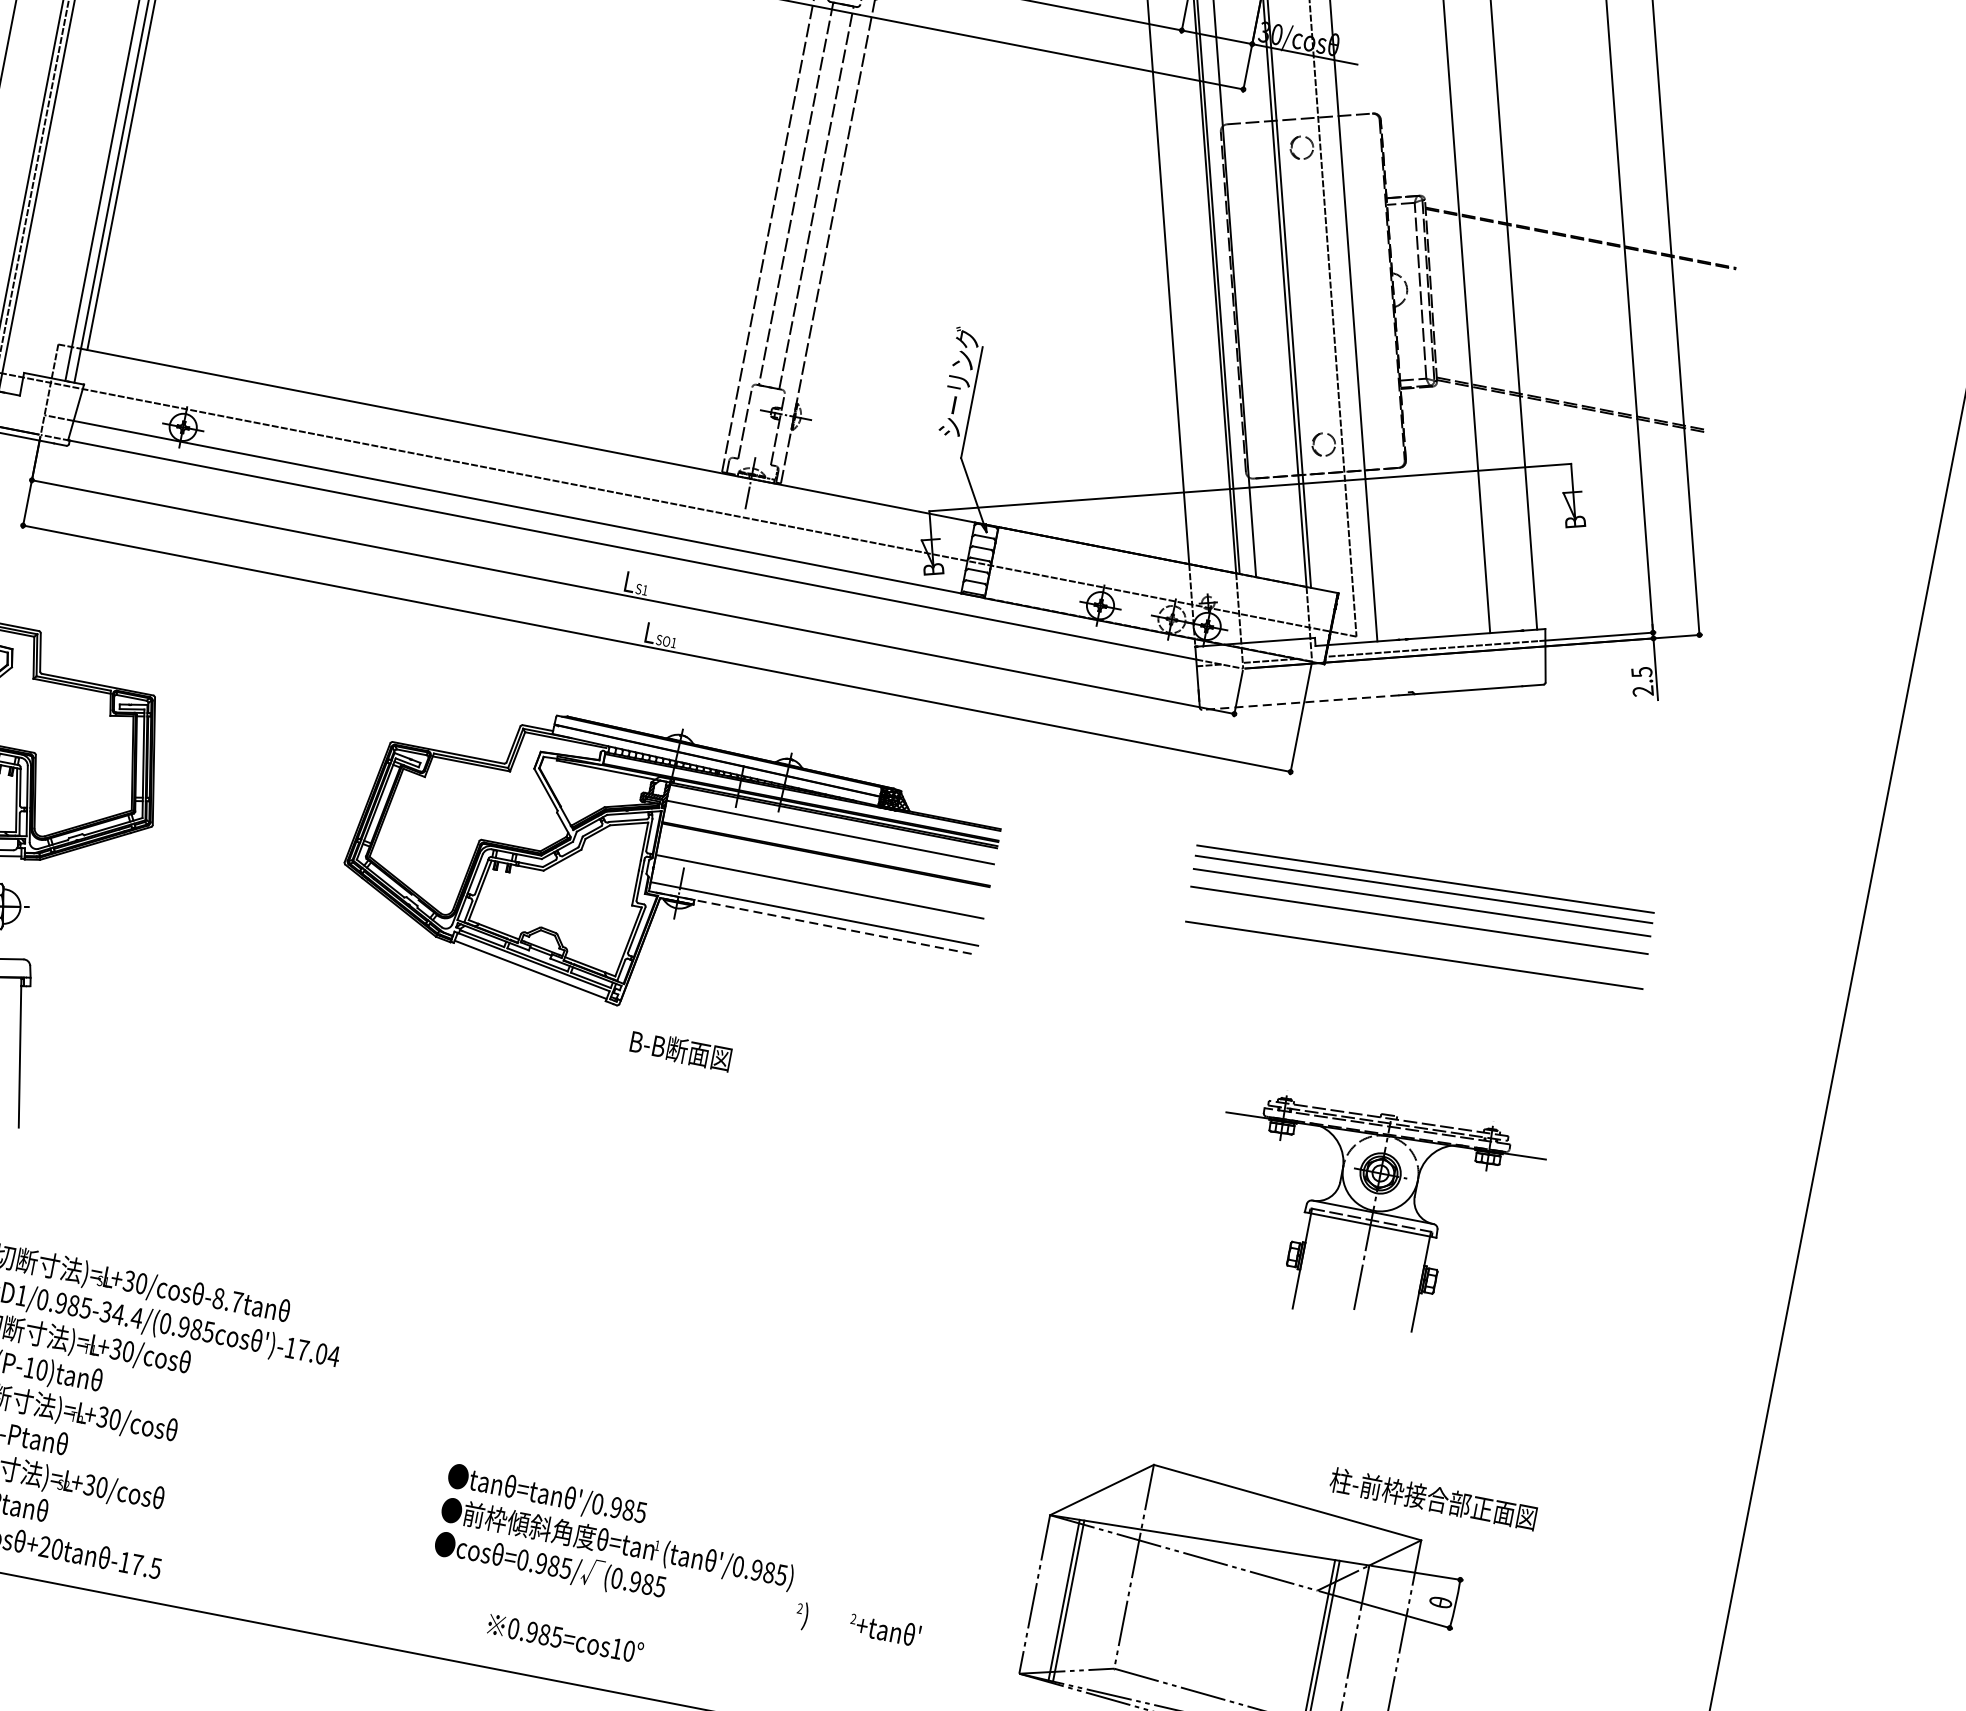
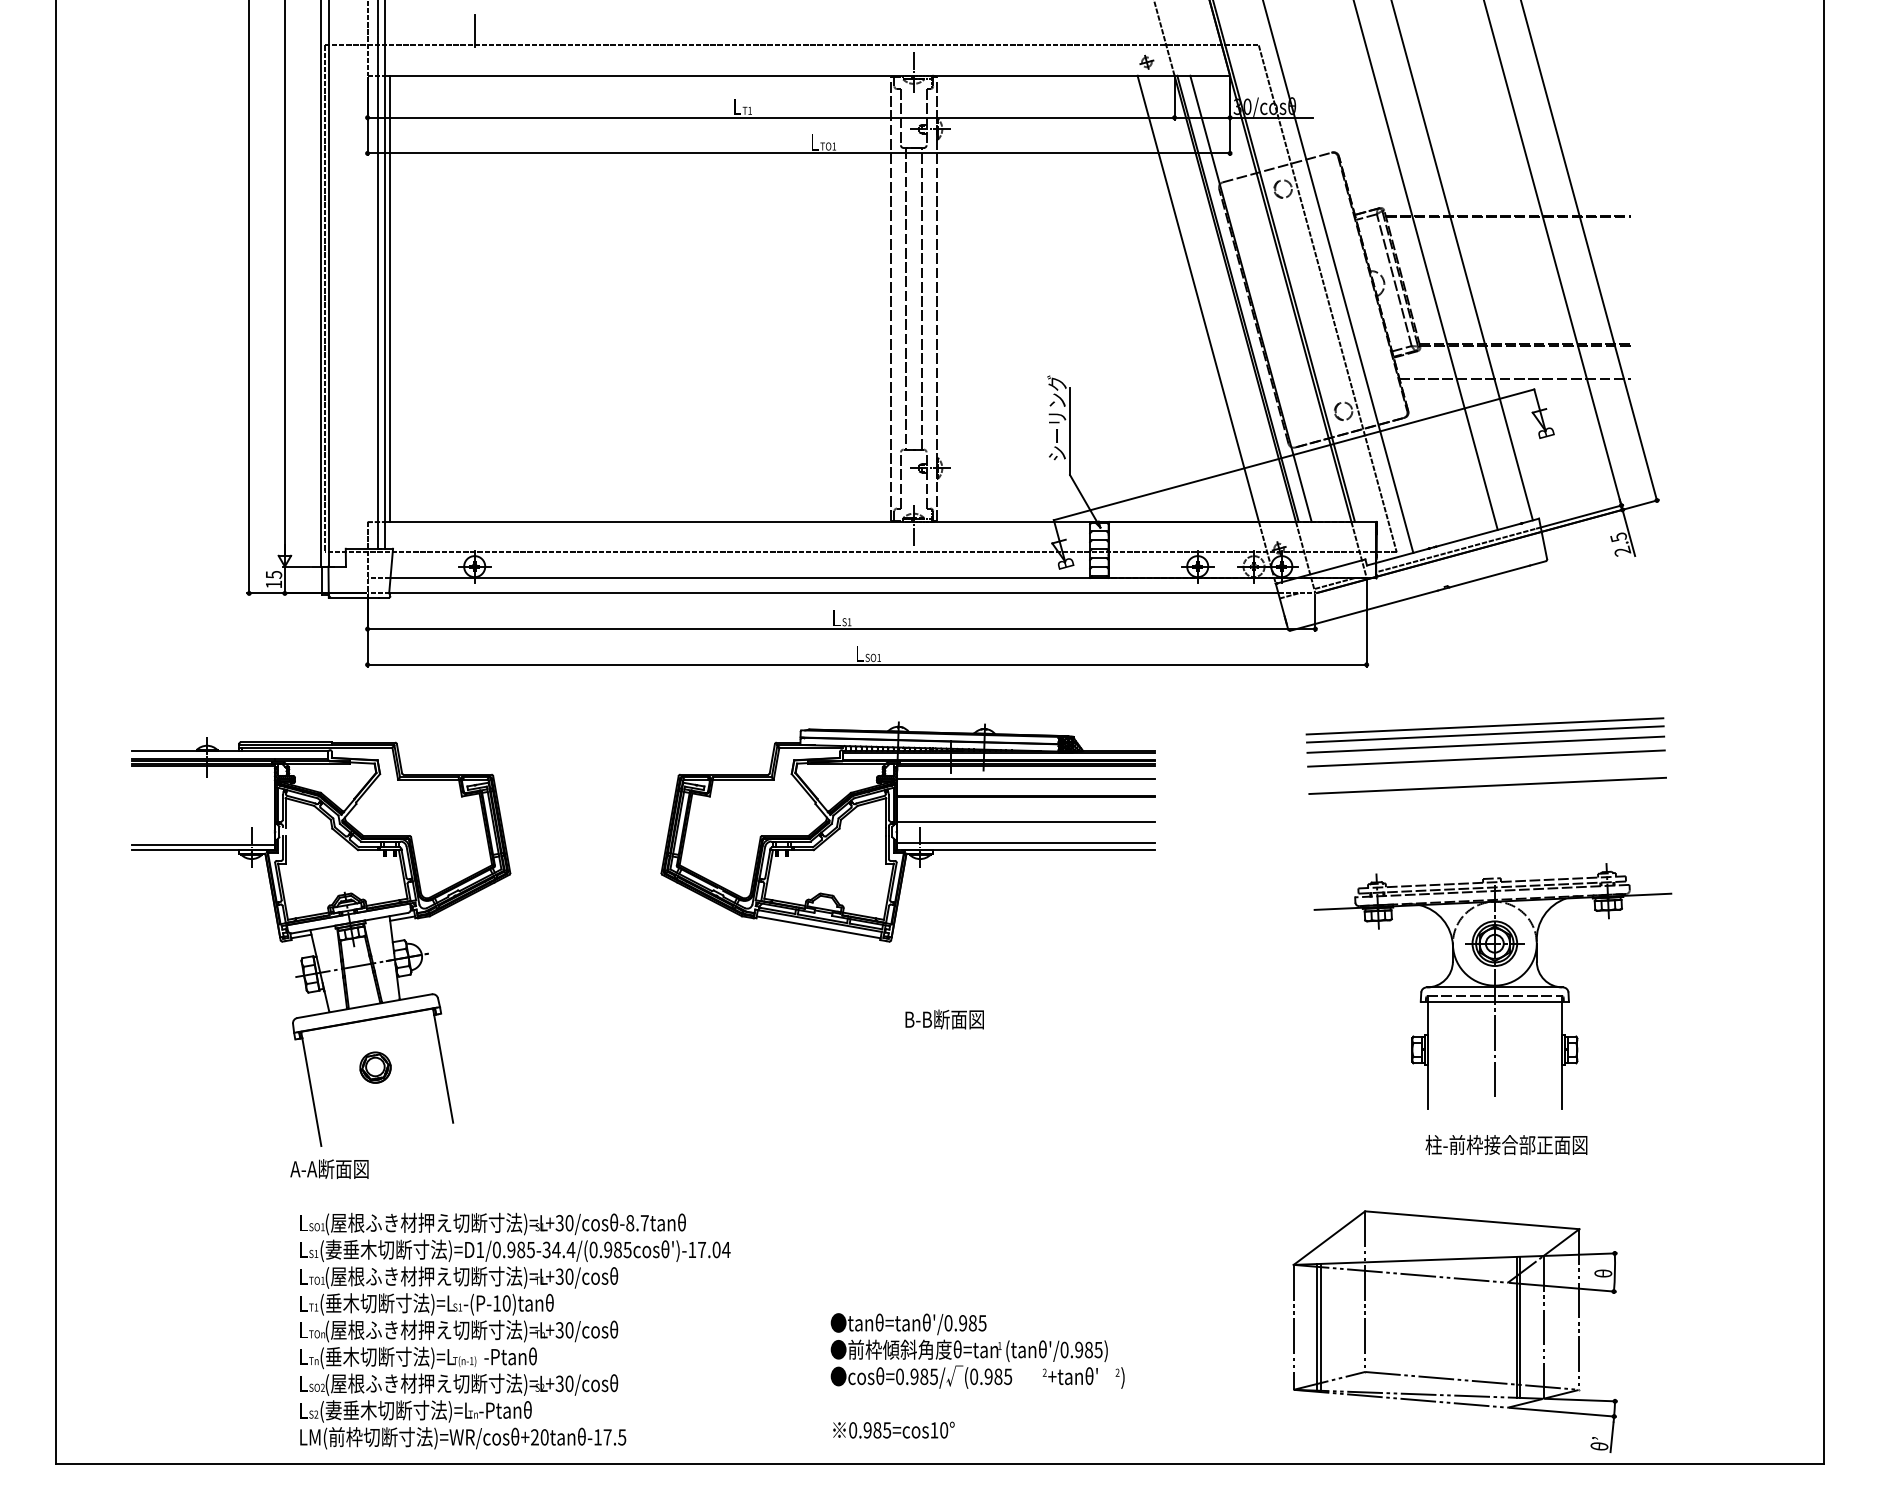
line: (1548, 446) -> (1514, 379), added
line: (1299, 702) -> (1363, 610), dashed -> solid
line: (817, 924) -> (1029, 850), dashed -> solid
text: (680, 1050) -> (944, 1019), moved
part: (1370, 1211) -> (1492, 986), size x1.43
text: (1433, 1498) -> (1506, 1144), moved
text: (884, 1629) -> (1069, 1376), moved
text: (565, 1637) -> (893, 1429), moved

